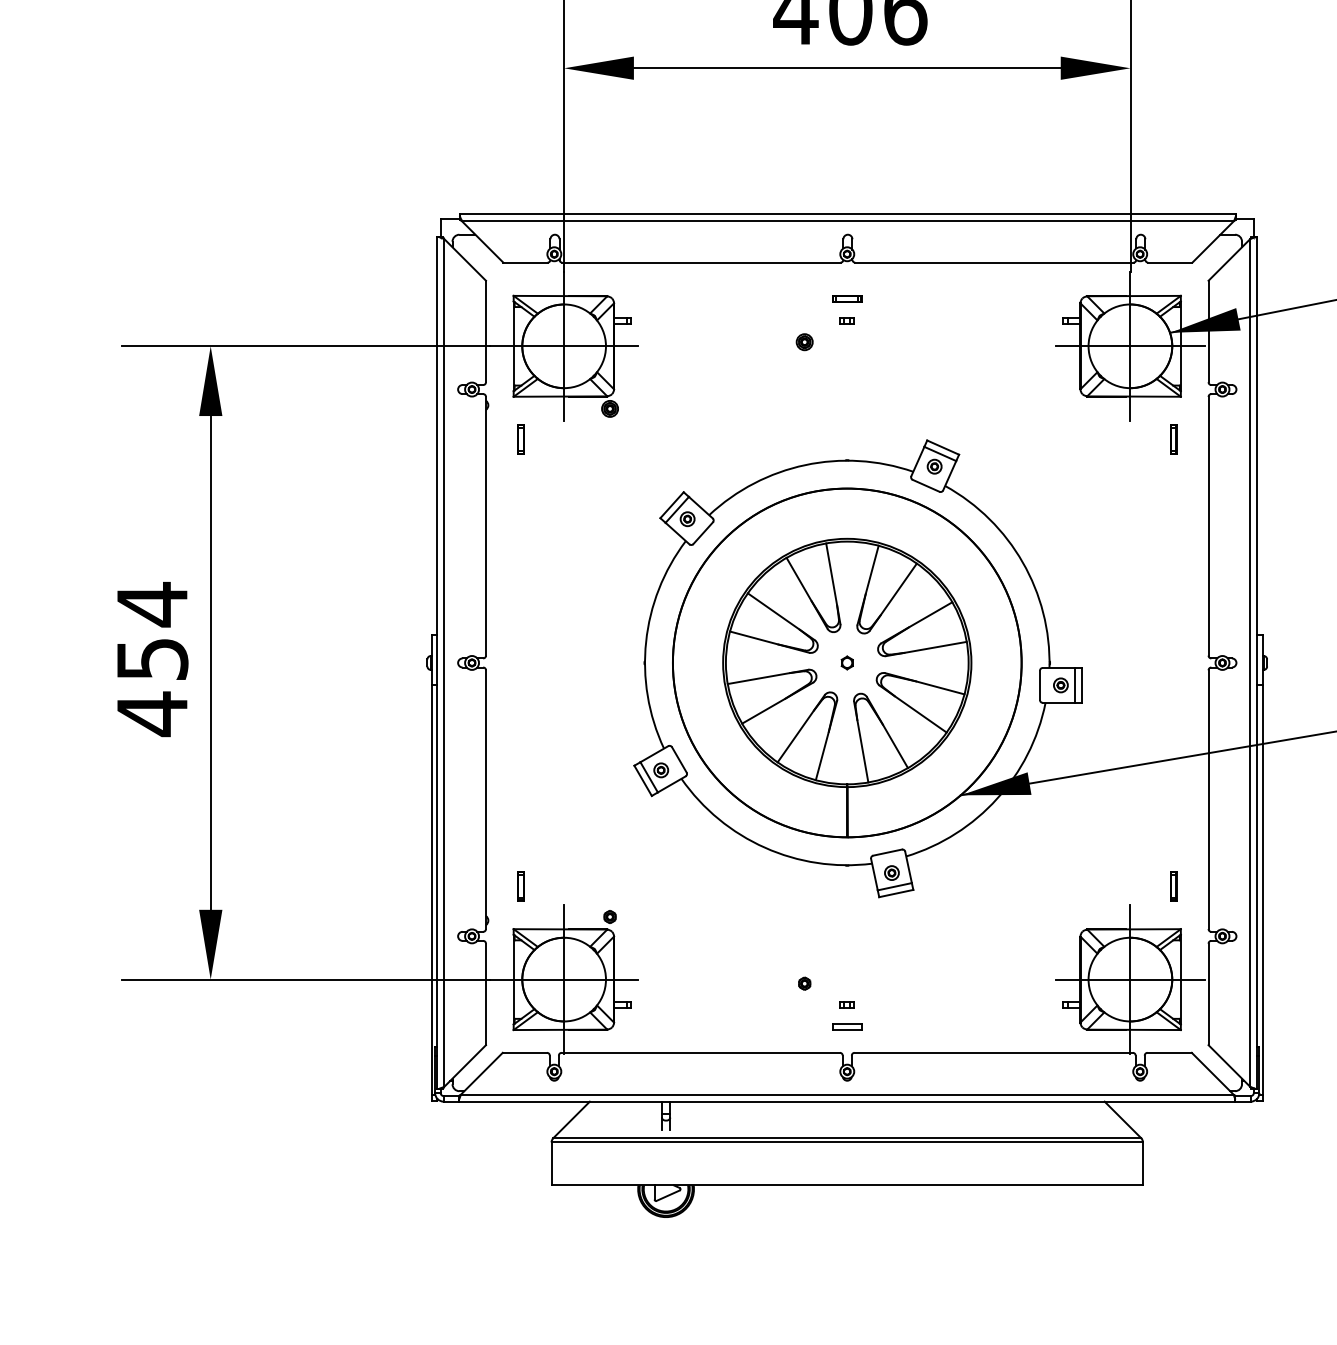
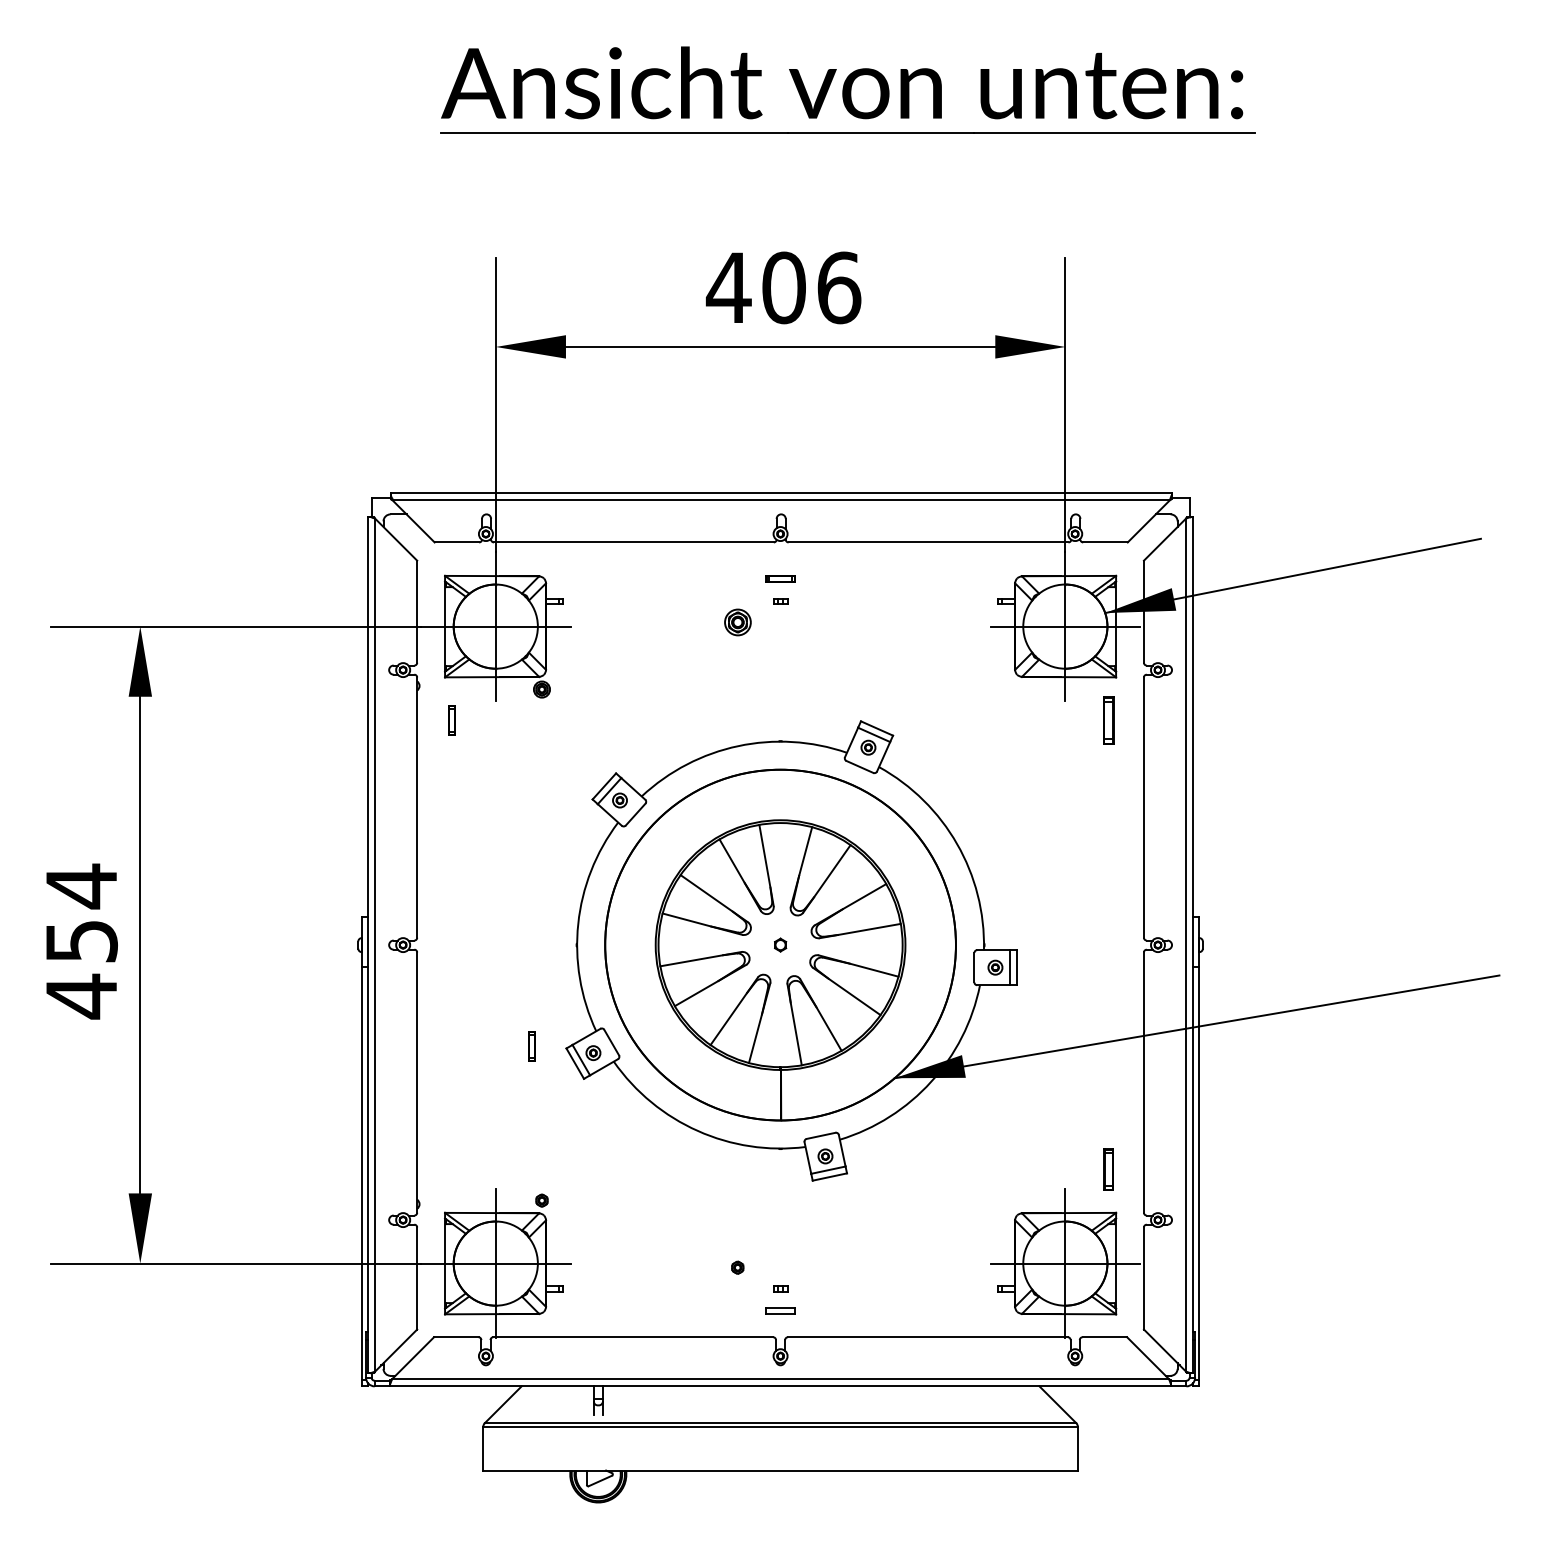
part: (804, 342) -> (737, 622), size x1.6
part: (1173, 439) -> (1108, 720), size x1.6
part: (520, 886) -> (531, 1046), moved
part: (1173, 886) -> (1108, 1169), size x1.4

